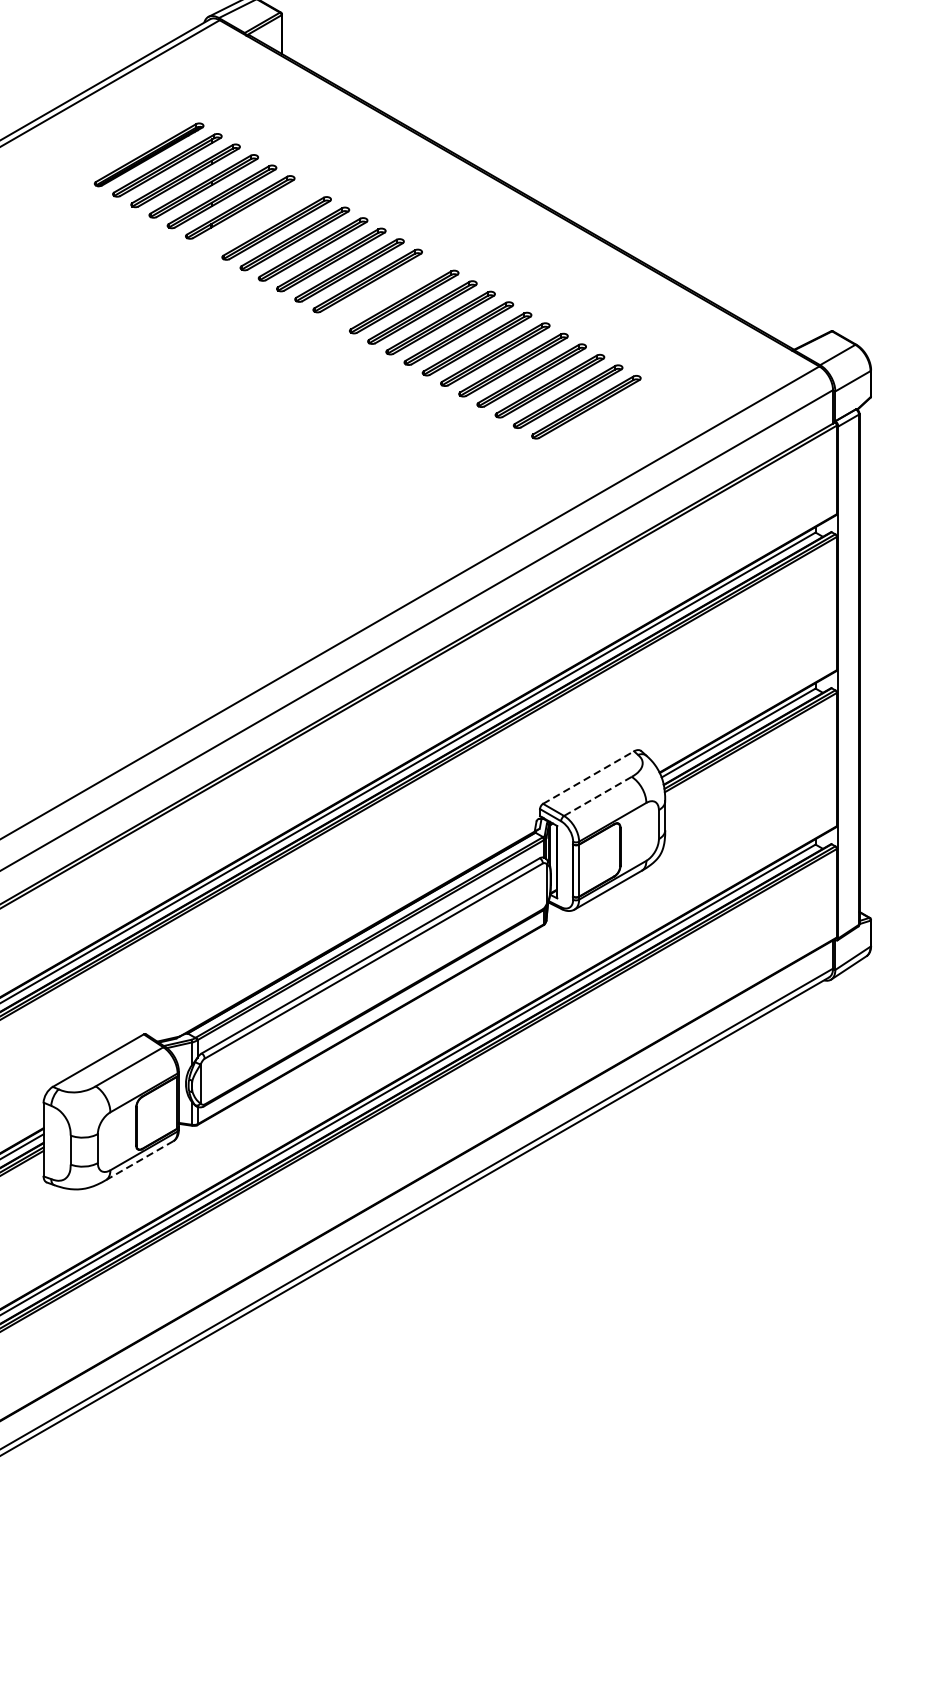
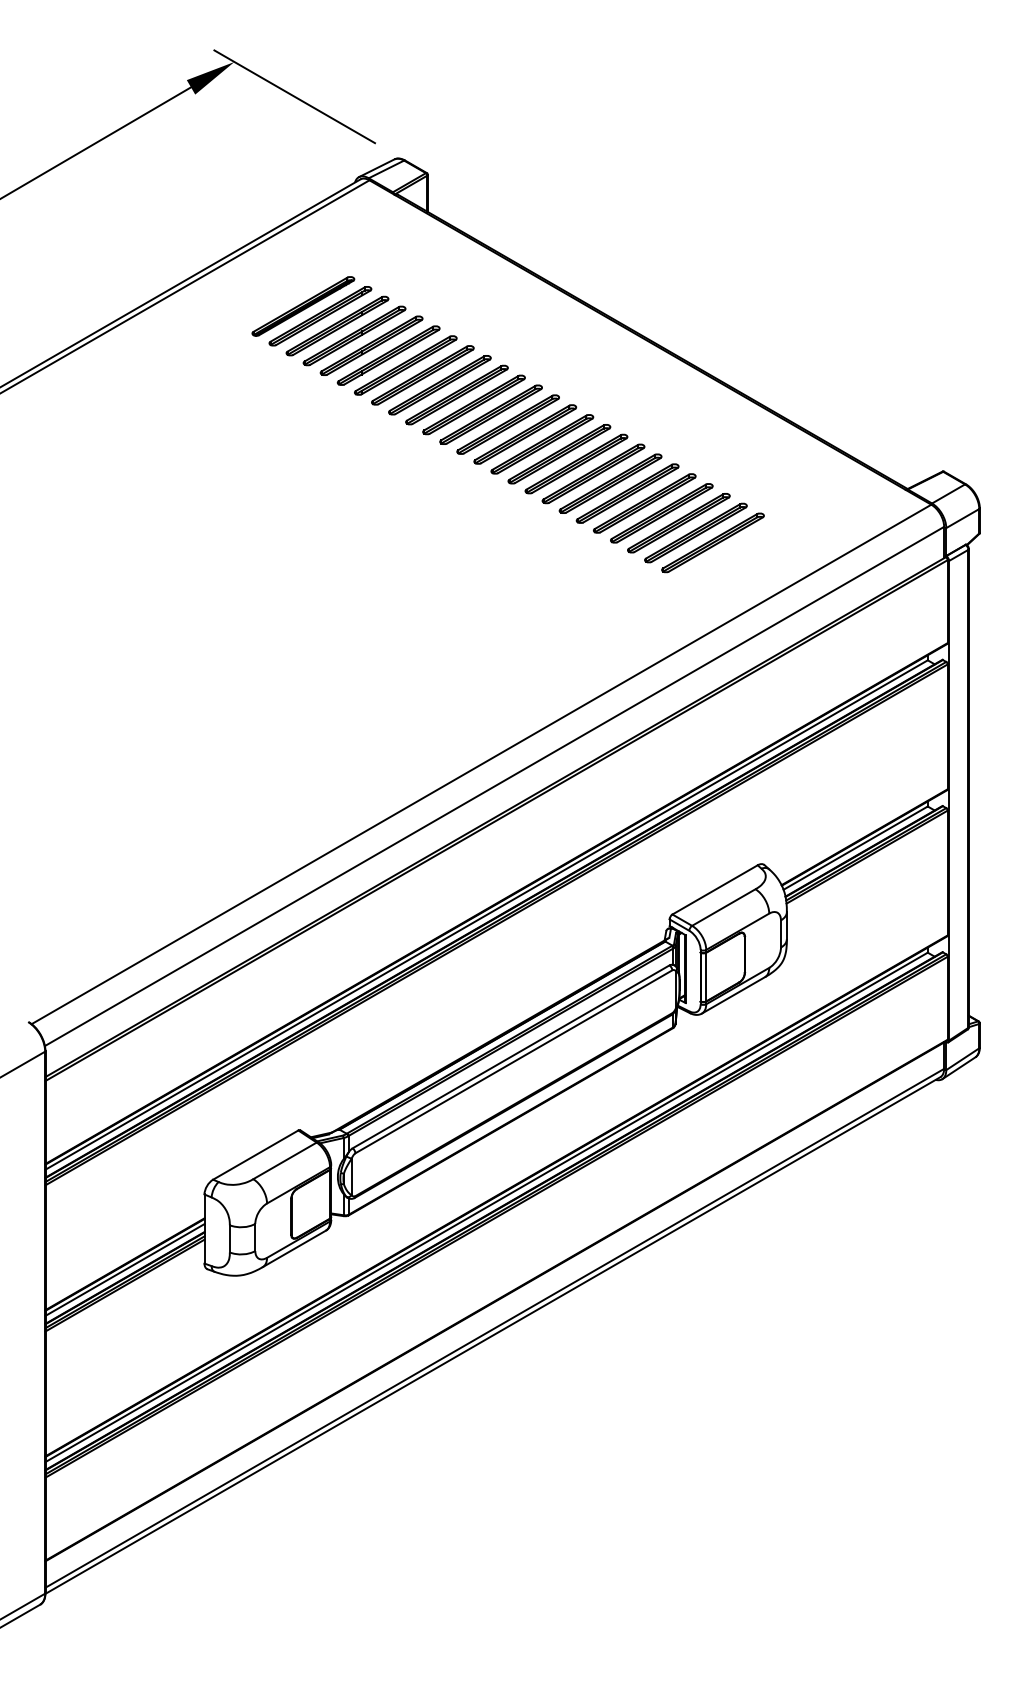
part: (258, 217) -> (405, 365), added
part: (386, 291) -> (525, 434), added
line: (589, 777) -> (715, 889), dashed -> solid
line: (597, 796) -> (723, 907), dashed -> solid
line: (139, 1160) -> (294, 1248), dashed -> solid

